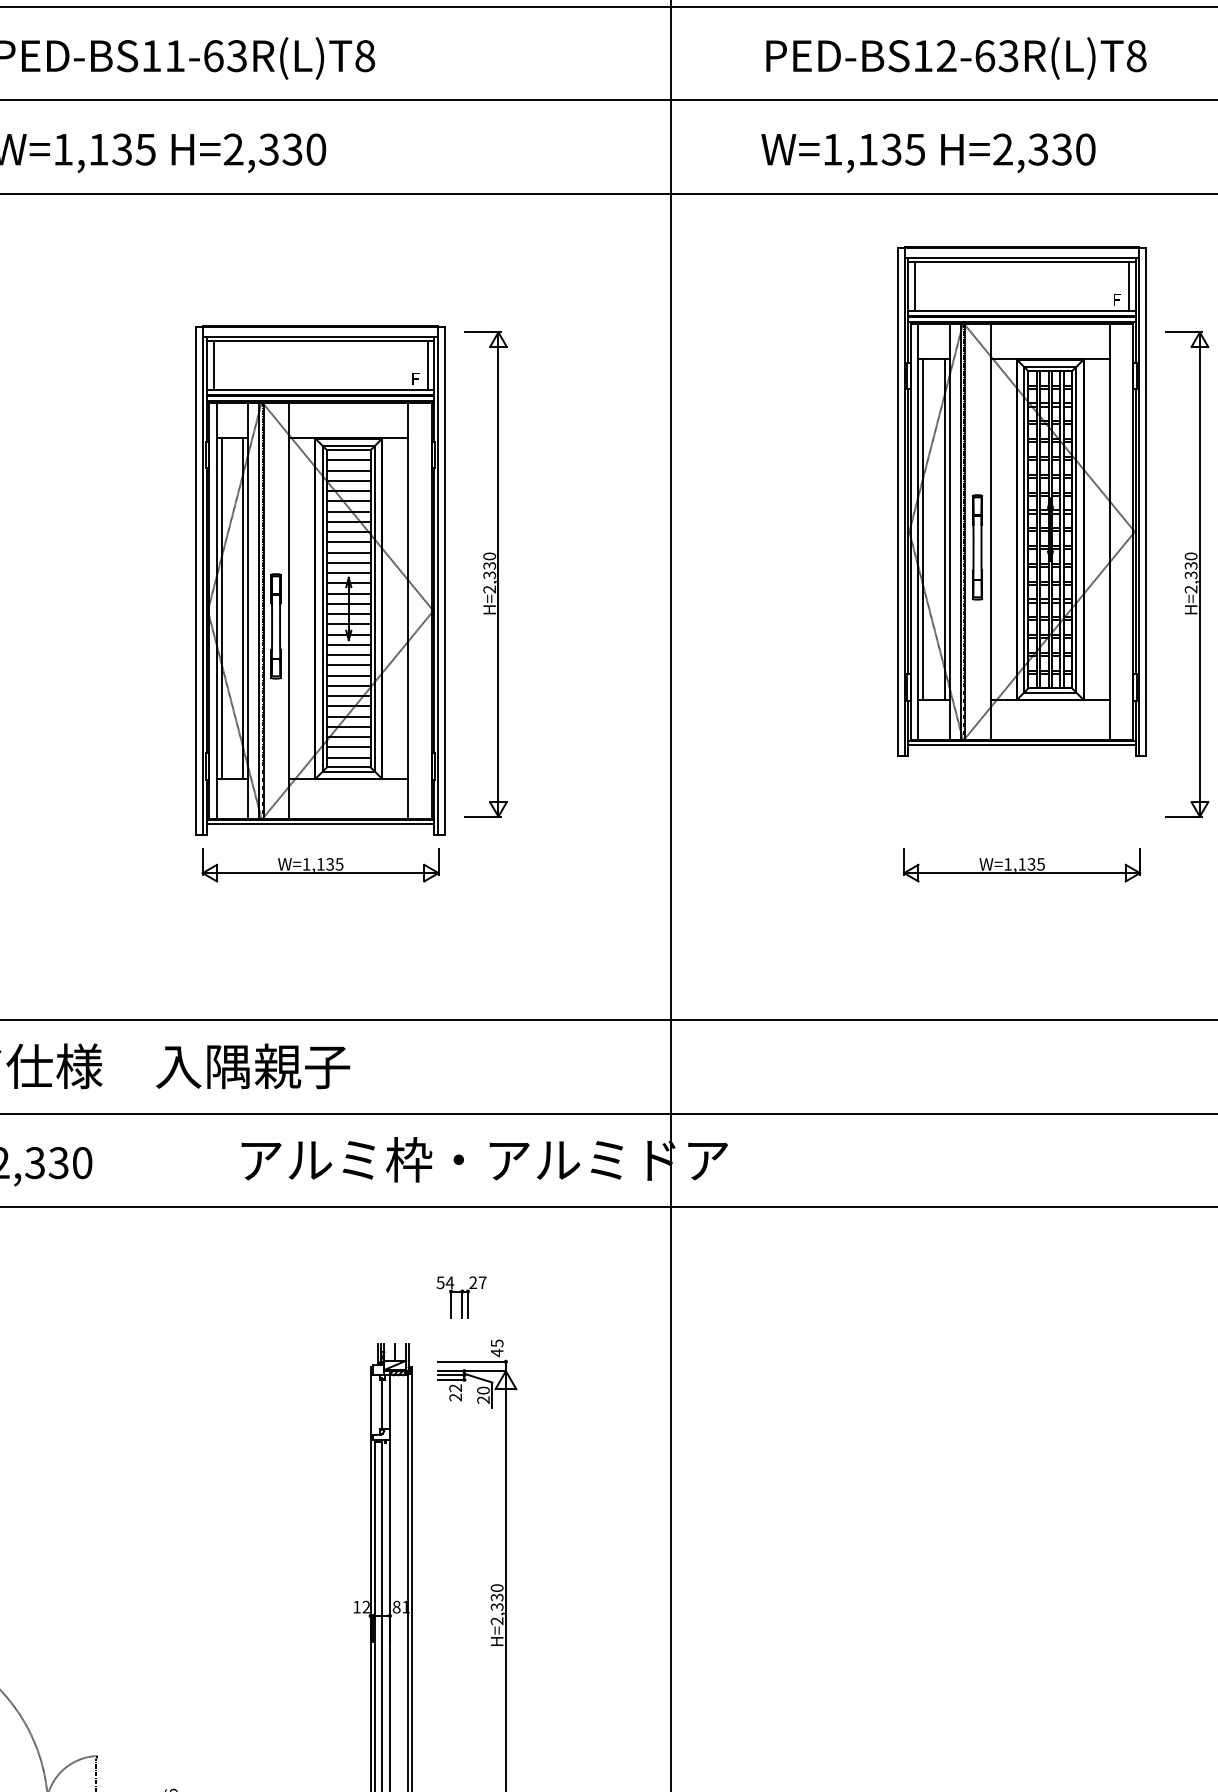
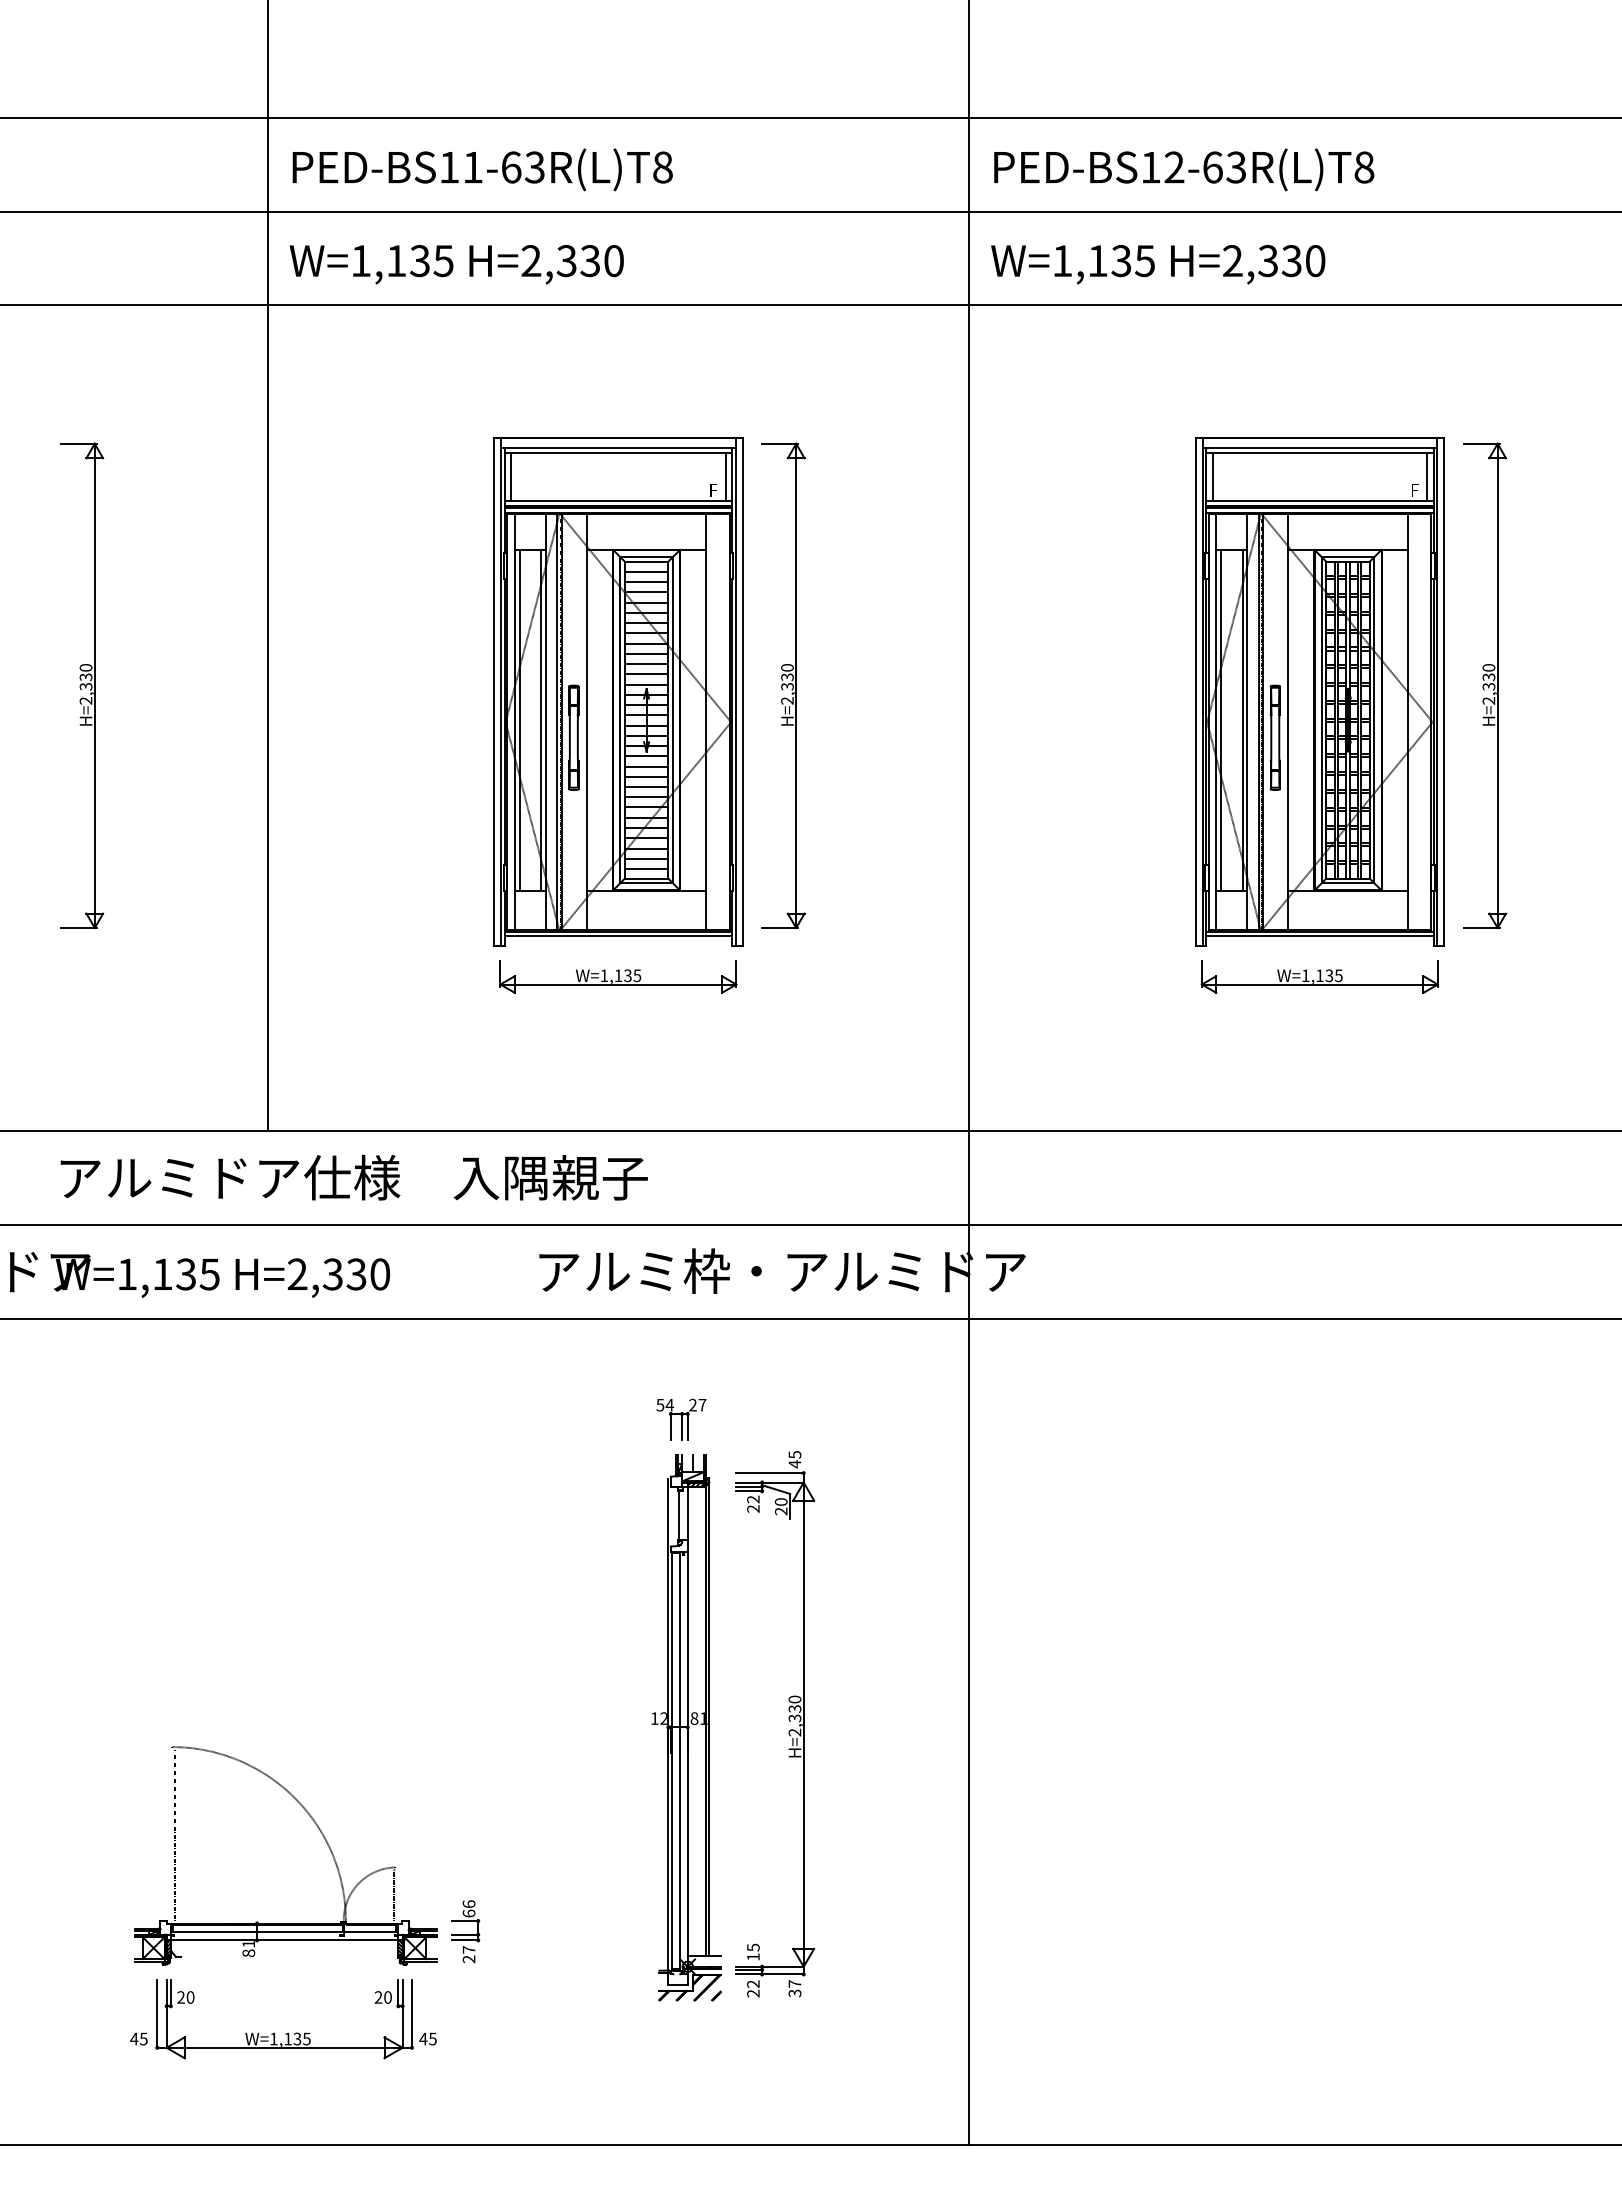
text: (956, 58) -> (1184, 169), moved
text: (928, 153) -> (1158, 264), moved
part: (1021, 501) -> (1319, 691), moved
part: (461, 1297) -> (681, 1419), moved

